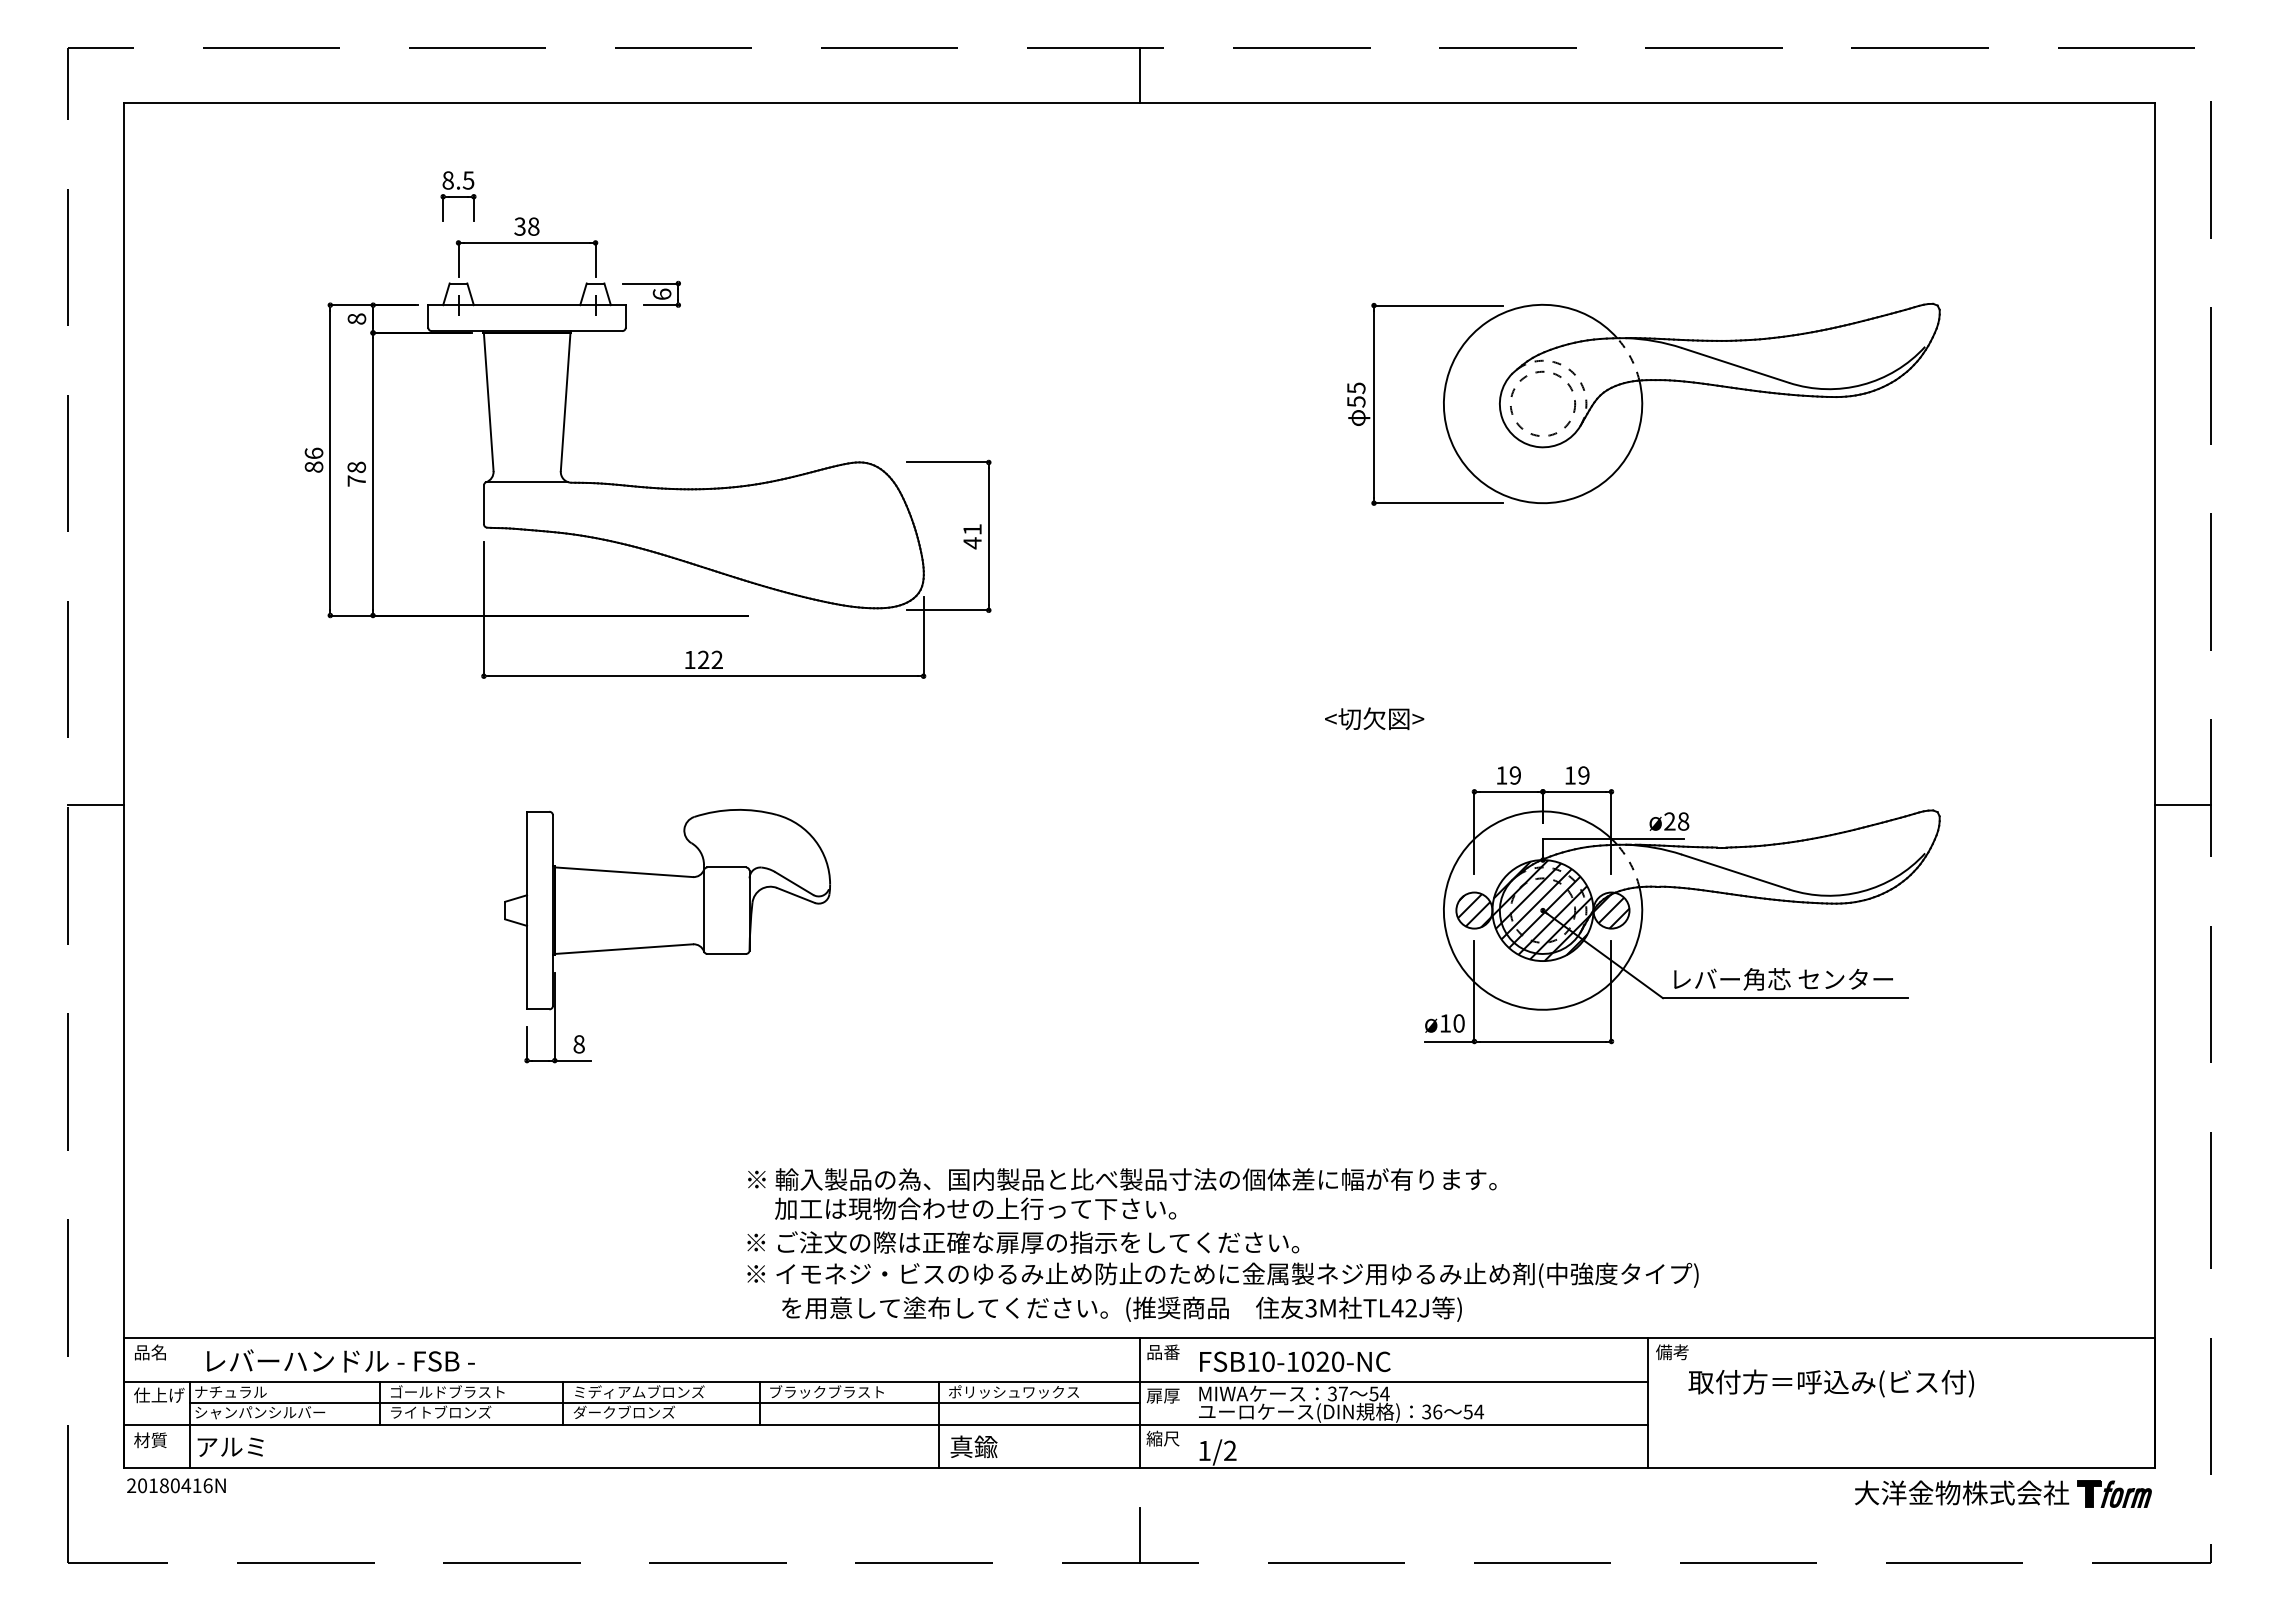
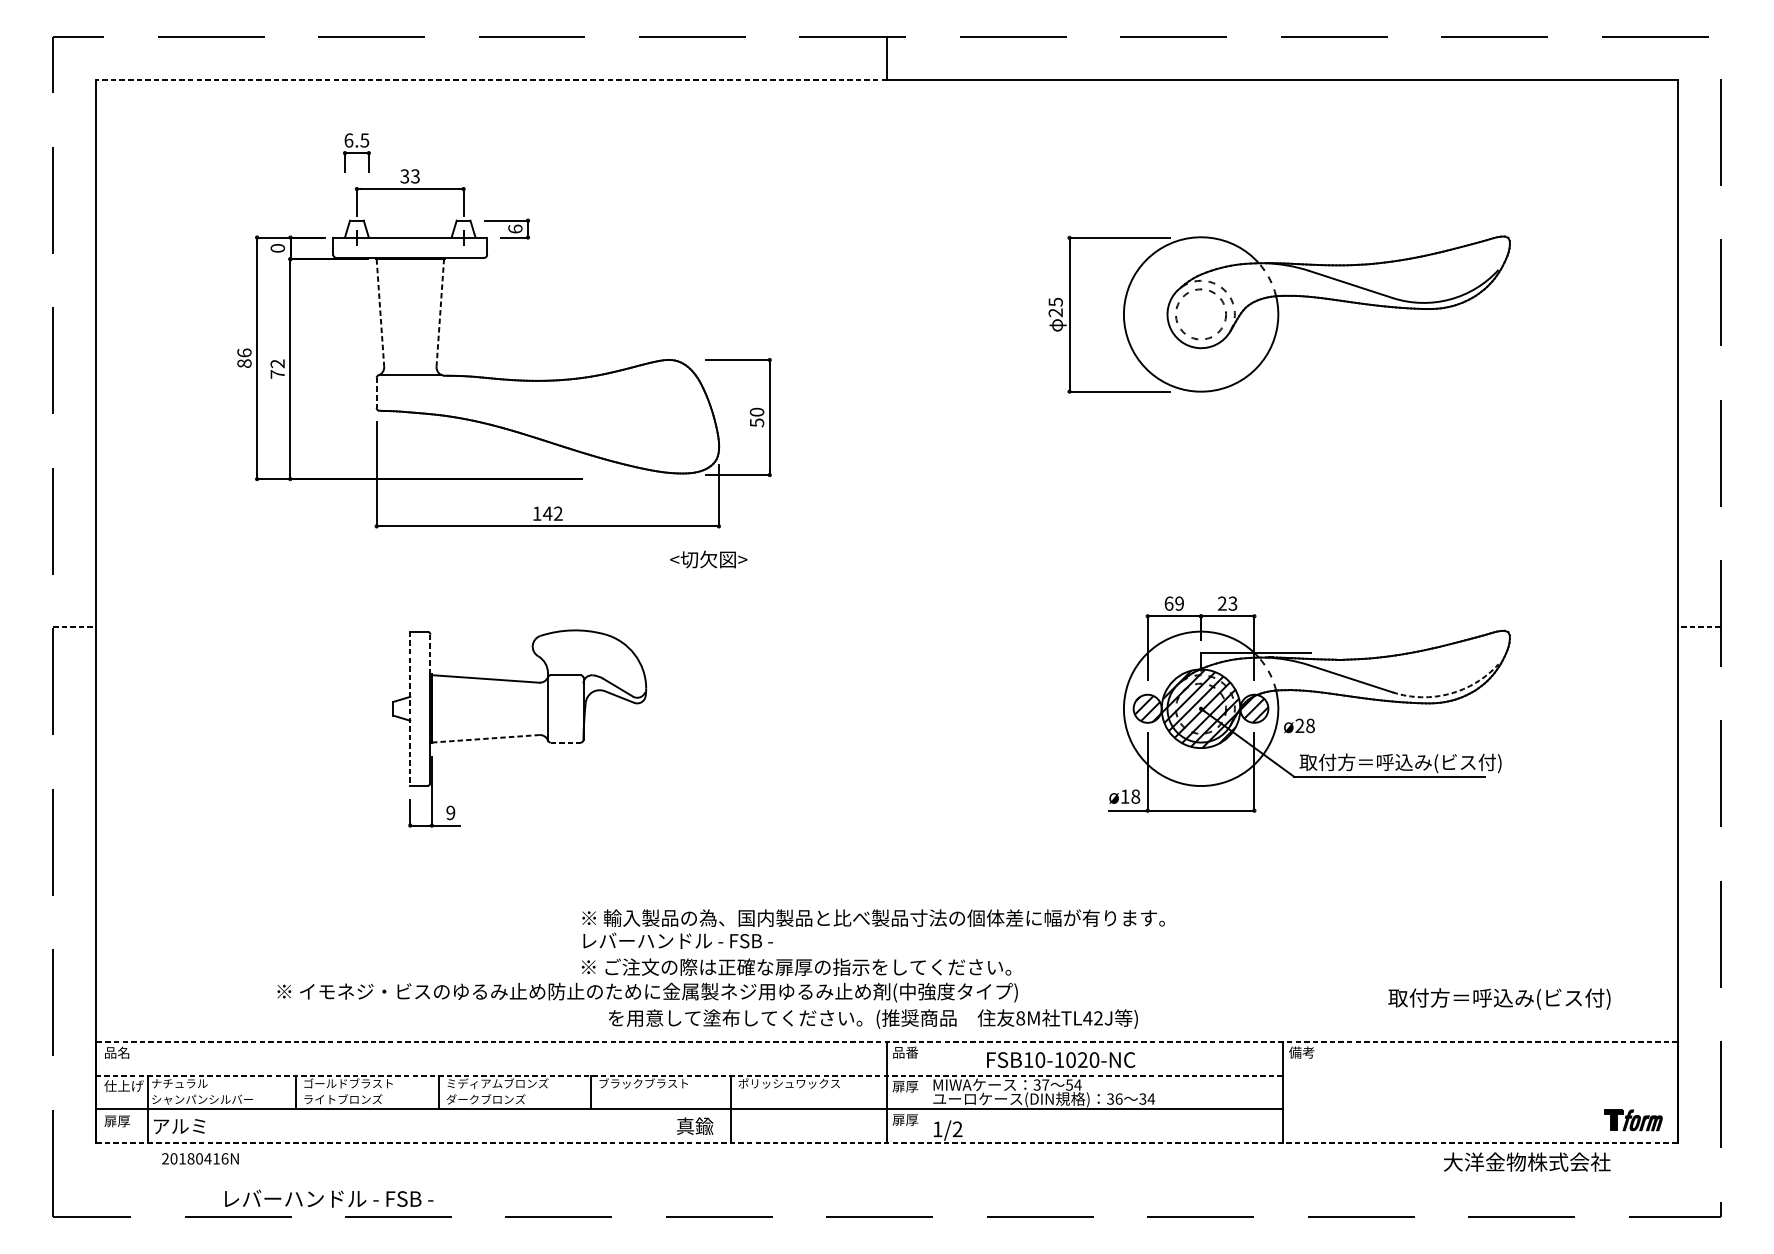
line: (631, 103) -> (491, 80), solid -> dashed
text: (447, 180) -> (348, 140), 8.5 -> 6.5
text: (533, 226) -> (415, 176), 38 -> 33
text: (356, 318) -> (277, 247), 8 -> 0
line: (565, 401) -> (440, 312), solid -> dashed
text: (1356, 401) -> (1055, 312), 55 -> 25
line: (488, 402) -> (380, 313), solid -> dashed
text: (356, 467) -> (277, 363), 78 -> 72
line: (483, 505) -> (376, 393), solid -> dashed
text: (972, 536) -> (757, 417), 41 -> 50
text: (703, 659) -> (547, 513), 122 -> 142
text: (1374, 718) -> (708, 559), moved
text: (1501, 775) -> (1168, 603), 19 -> 69
text: (1576, 775) -> (1227, 603), 19 -> 23
line: (95, 805) -> (74, 627), solid -> dashed
line: (2183, 805) -> (1699, 627), solid -> dashed
text: (1669, 821) -> (1299, 725), moved
line: (553, 840) -> (430, 654), solid -> dashed
arc: (1862, 891) -> (1449, 693), solid -> dashed
line: (527, 910) -> (410, 708), solid -> dashed
line: (624, 949) -> (486, 739), solid -> dashed
line: (727, 953) -> (566, 742), solid -> dashed
text: (1798, 980) -> (1399, 763), レバー角芯 センター -> 取付方＝呼込み(ビス付)
text: (1458, 1023) -> (1135, 796), ø10 -> ø18
text: (578, 1044) -> (450, 813), 8 -> 9
text: (962, 1208) -> (749, 940), 加工は現物合わせの上行って下さい。 -> レバーハンドル - FSB -
text: (1222, 1274) -> (647, 992), moved
text: (1310, 1308) -> (1020, 1018), 3M -> 8M
line: (1139, 1338) -> (887, 1041), solid -> dashed
text: (340, 1360) -> (328, 1198), moved
text: (1295, 1361) -> (1061, 1059), moved
line: (885, 1381) -> (689, 1075), solid -> dashed
text: (1830, 1383) -> (1498, 999), moved
line: (664, 1403) -> (517, 1092), removed
text: (1468, 1411) -> (1143, 1098), 54 -> 34
text: (1162, 1438) -> (904, 1119), 縮尺 -> 扉厚
text: (150, 1440) -> (117, 1121), 材質 -> 扉厚
text: (973, 1446) -> (694, 1125), moved
line: (1139, 1468) -> (887, 1143), solid -> dashed
text: (176, 1485) -> (200, 1158), moved
part: (2114, 1493) -> (1633, 1119), moved
line: (1139, 1534) -> (887, 1194), removed

